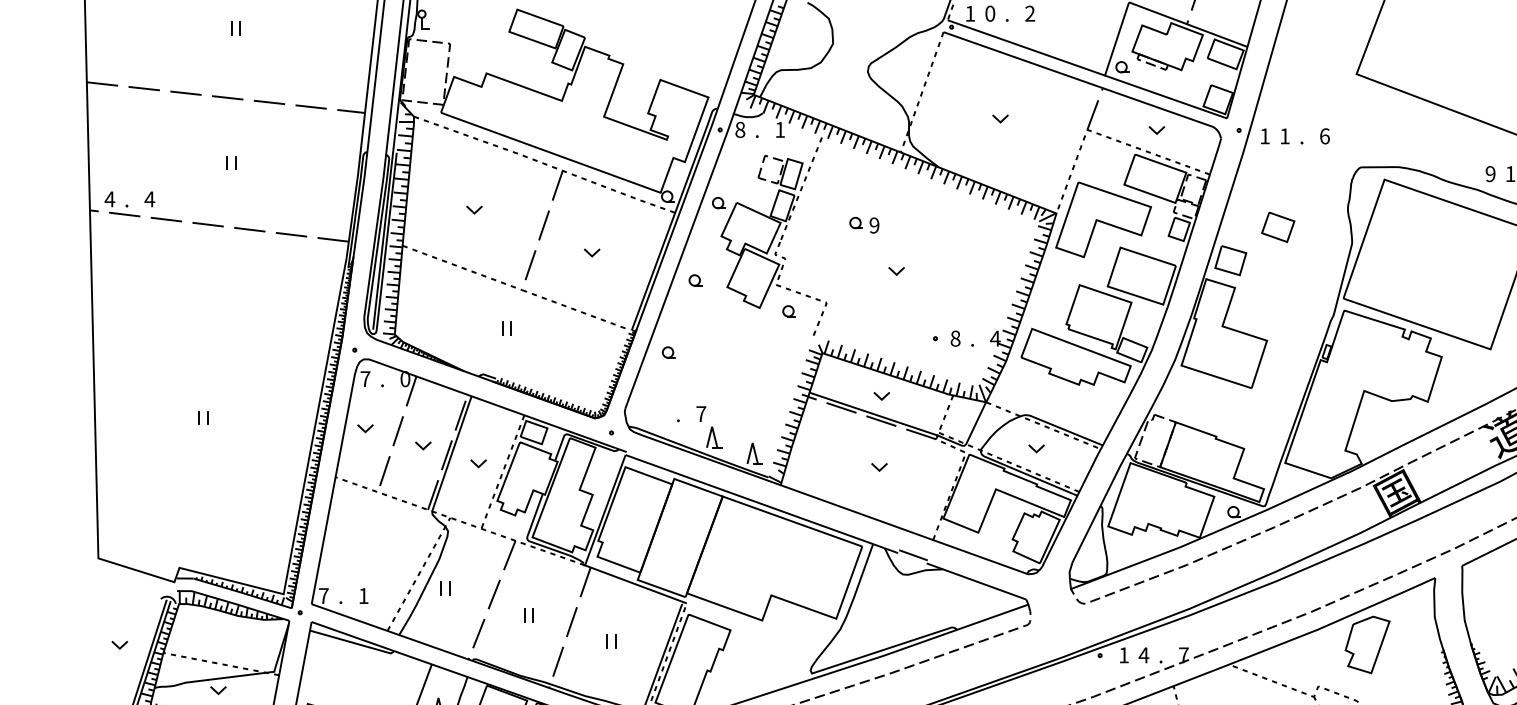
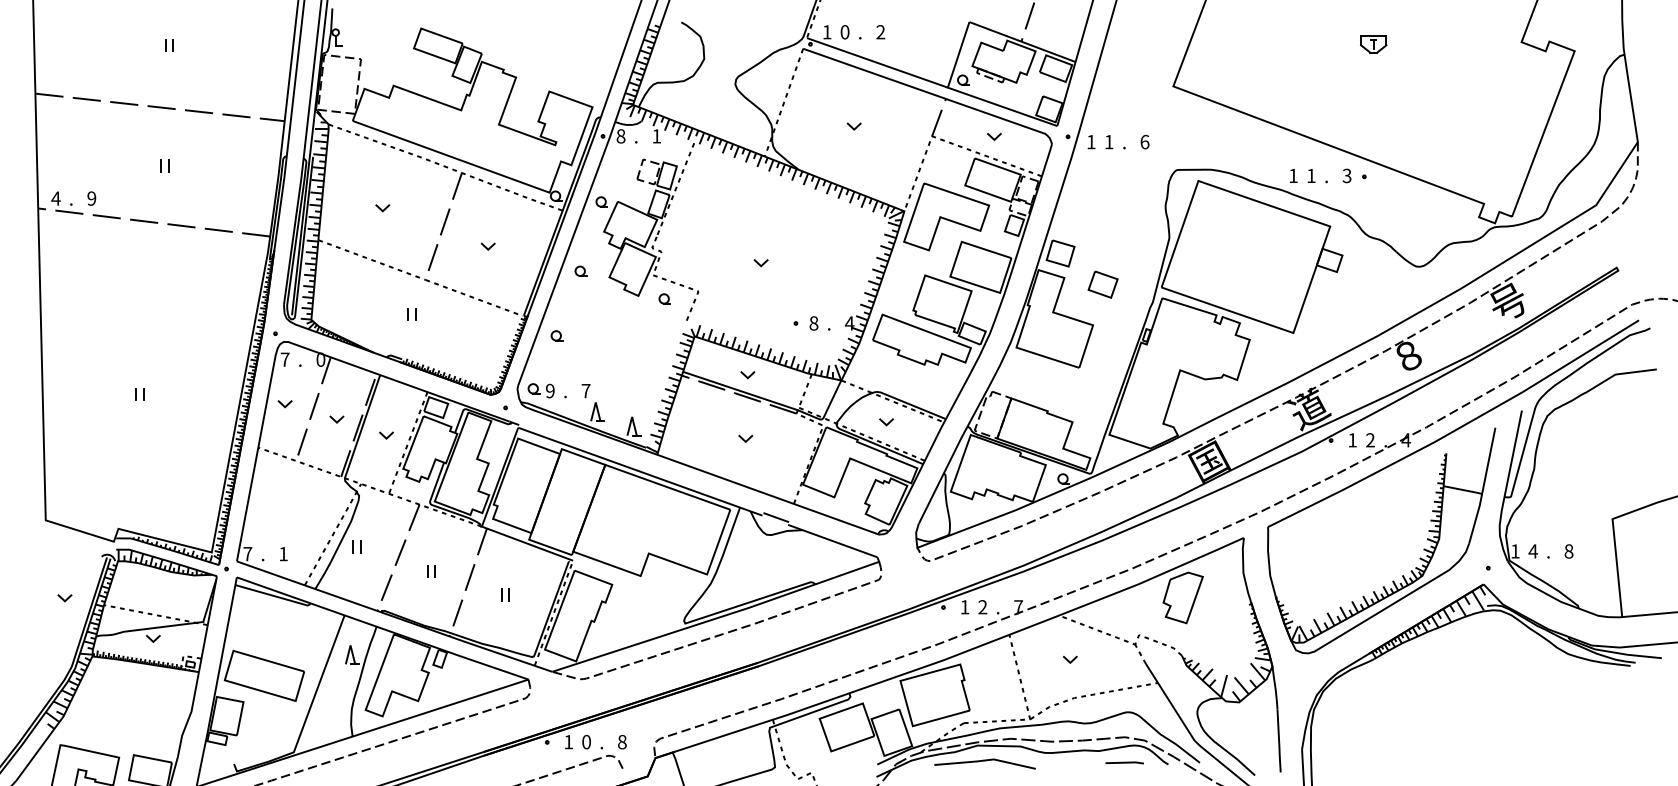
text: (1490, 173) -> (1293, 175), 9 -> 1
text: (149, 199) -> (91, 198), 4 -> 9
part: (863, 224) -> (540, 390), moved
part: (1277, 227) -> (1102, 284), moved
text: (1143, 655) -> (982, 607), 4 -> 2

